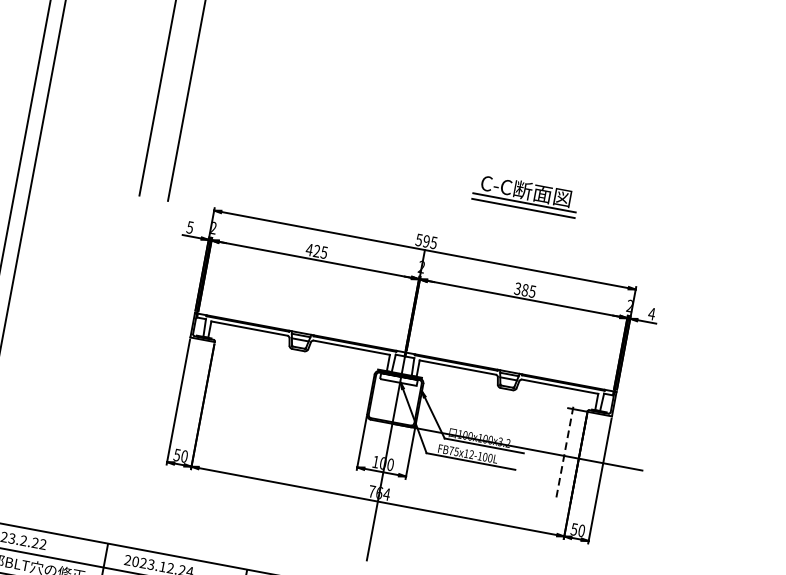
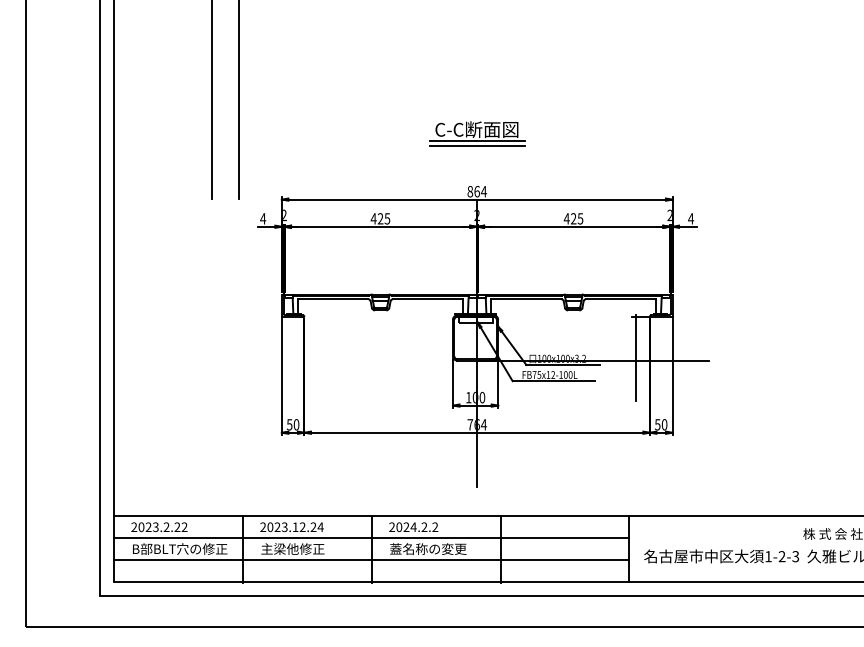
part: (526, 195) -> (477, 133), moved
text: (190, 227) -> (263, 218), 5 -> 4
text: (425, 241) -> (476, 191), 595 -> 864
text: (520, 289) -> (569, 218), 385 -> 425
line: (564, 453) -> (636, 358), dashed -> solid

